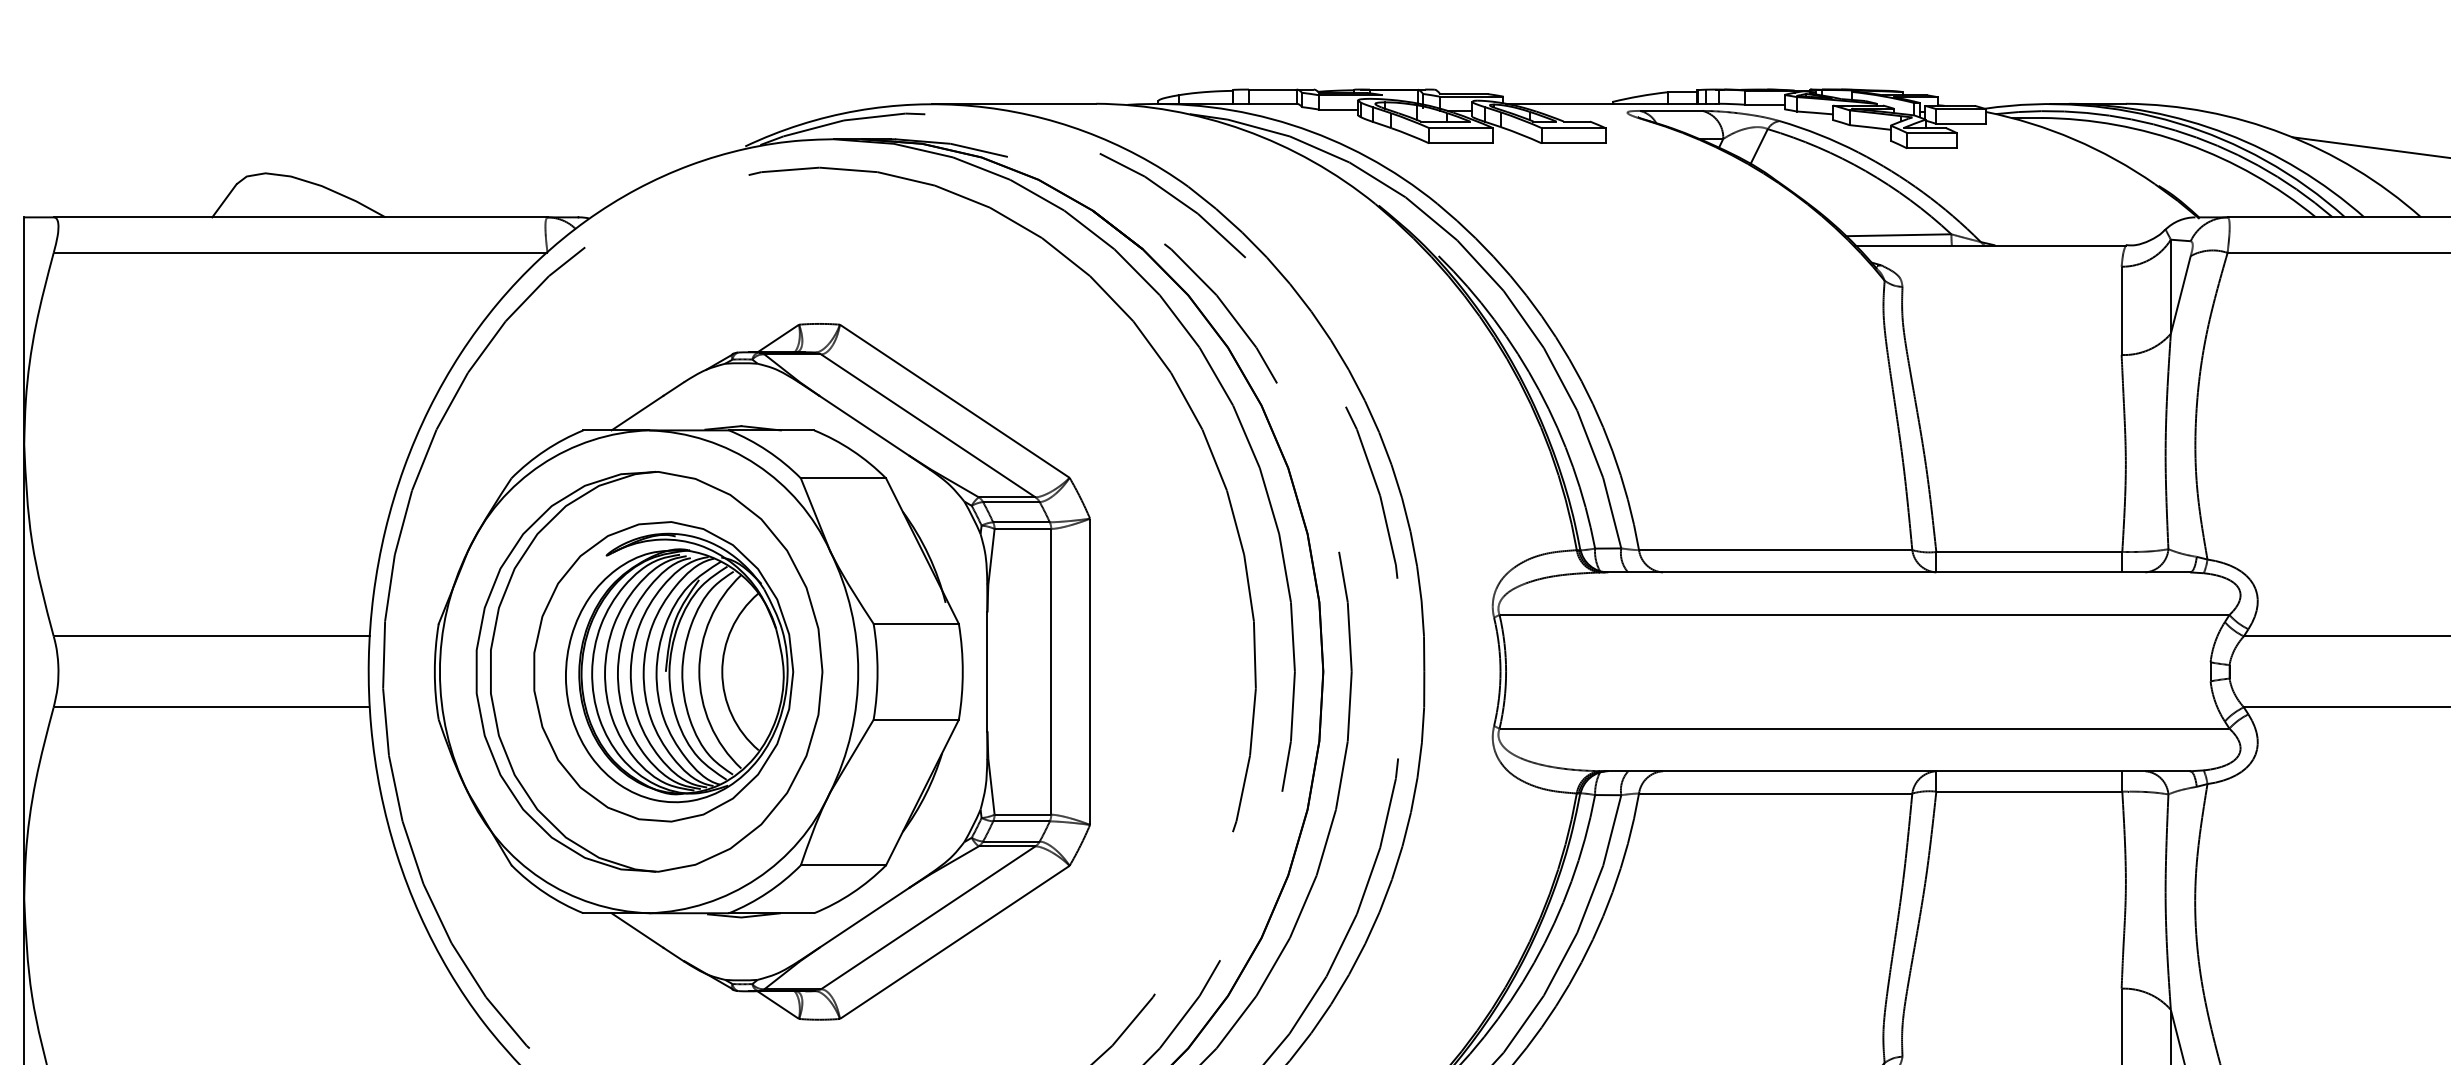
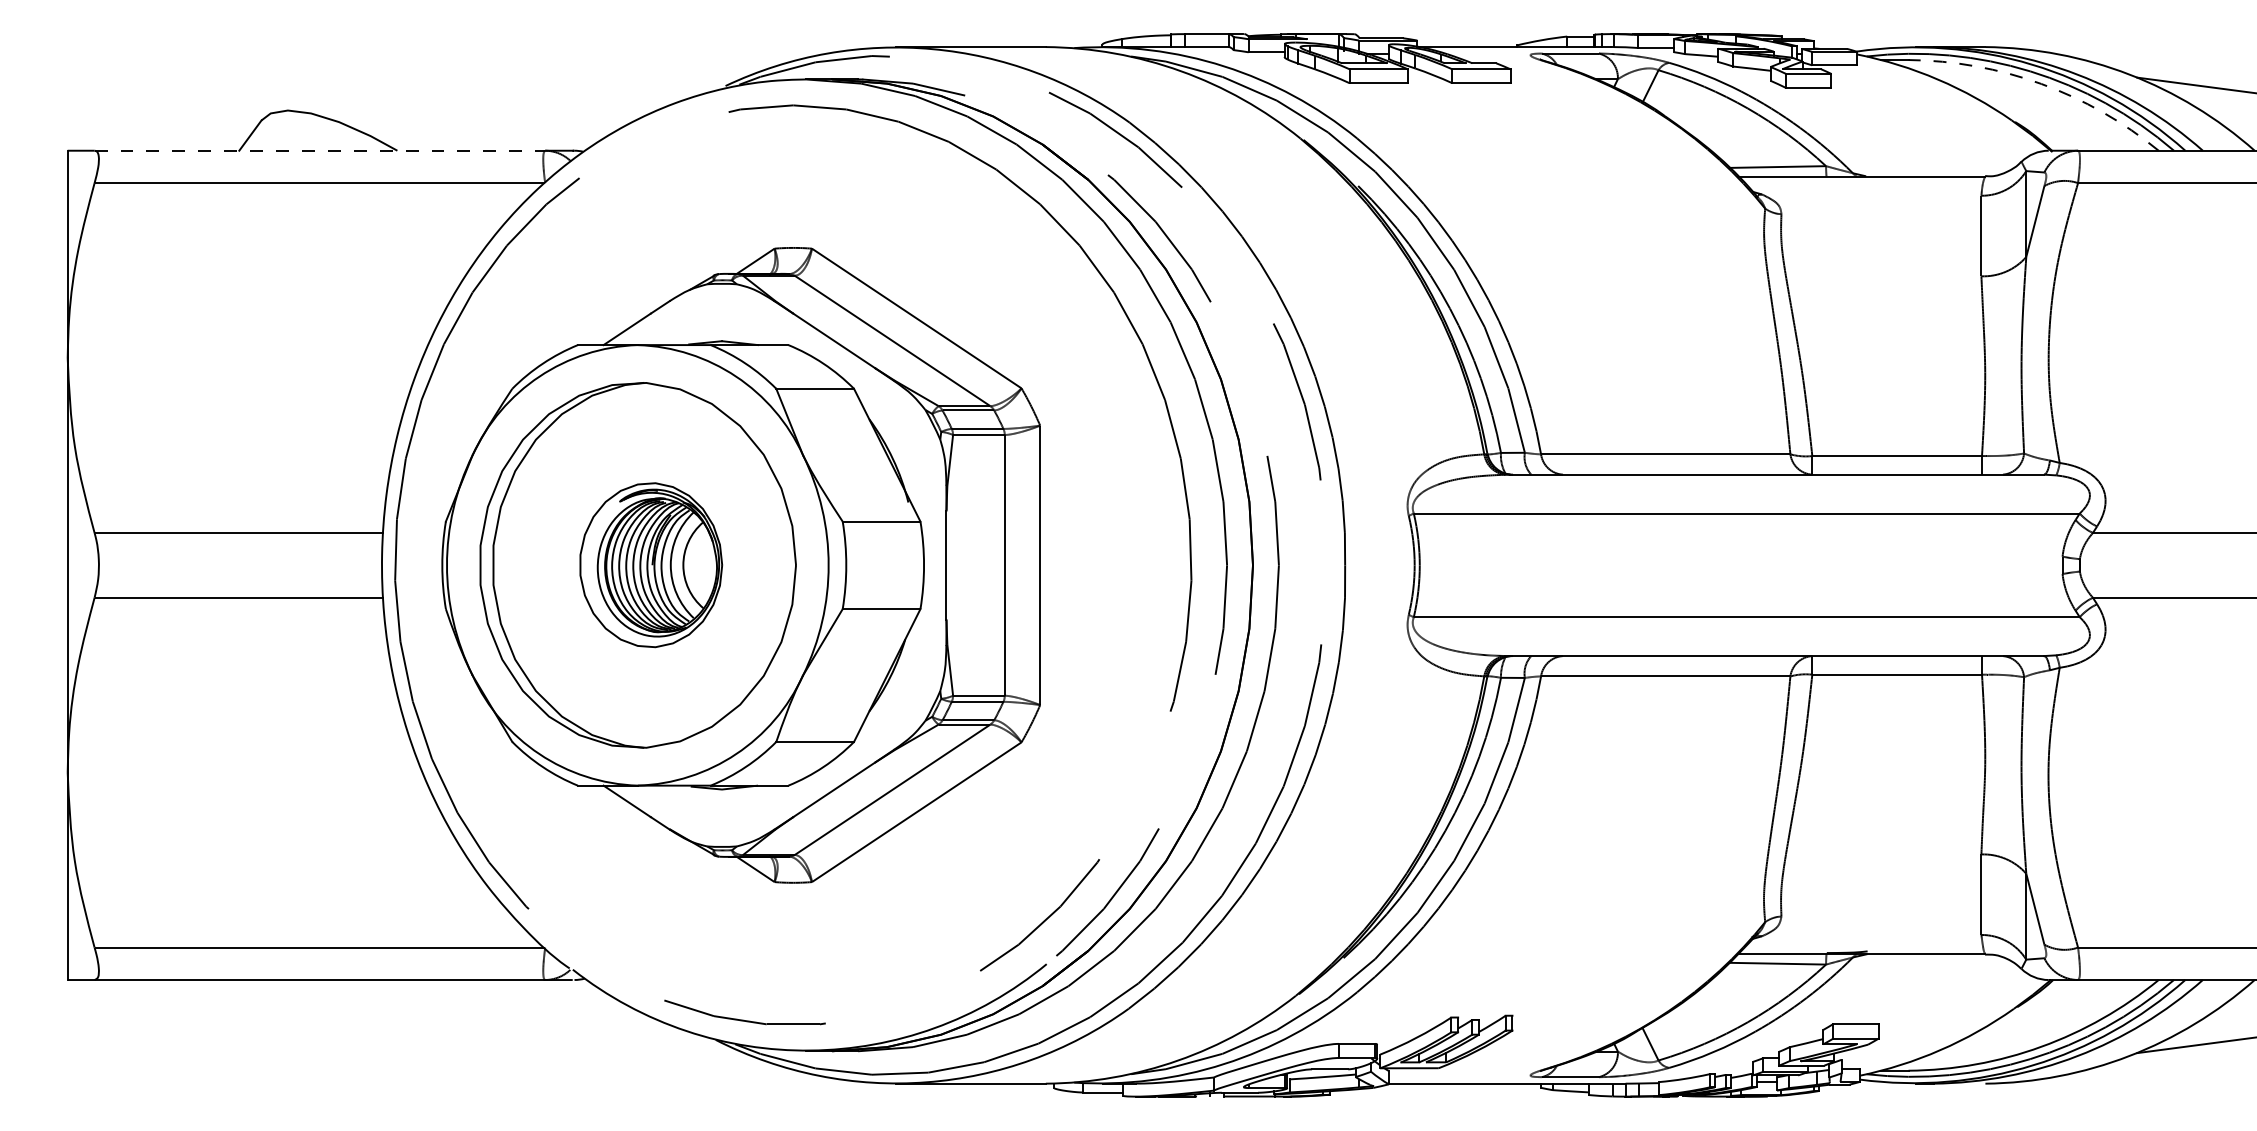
arc: (2187, 143) -> (2041, 83), solid -> dashed
line: (301, 217) -> (320, 150), solid -> dashed
part: (664, 670) -> (651, 564), size x0.6

